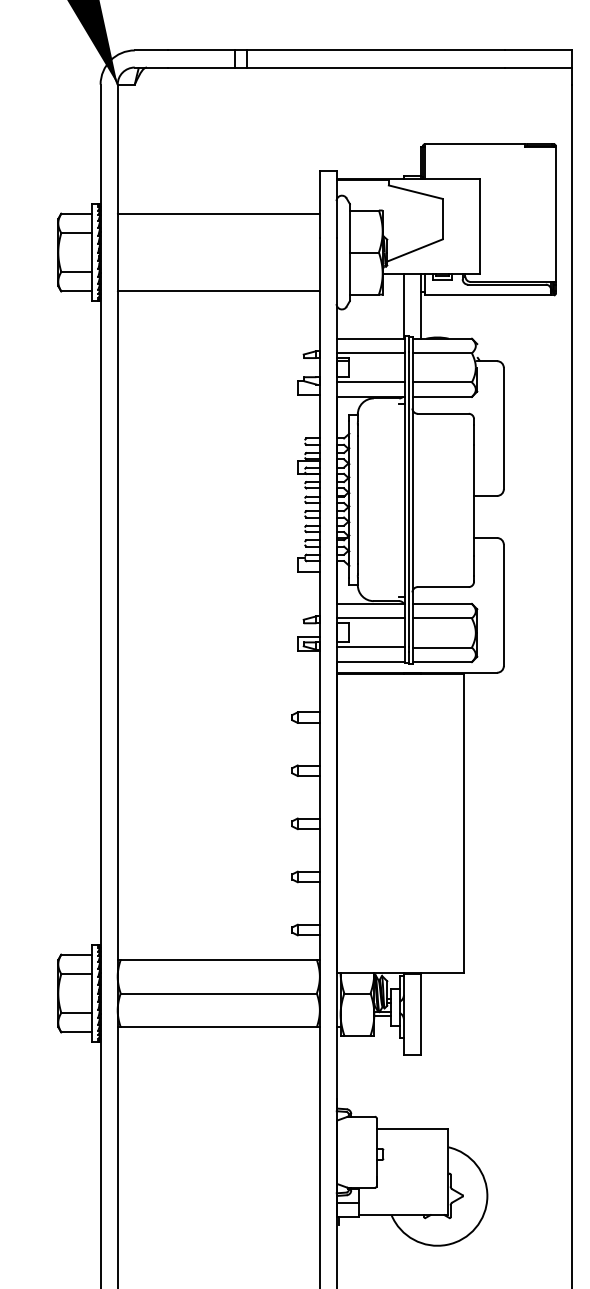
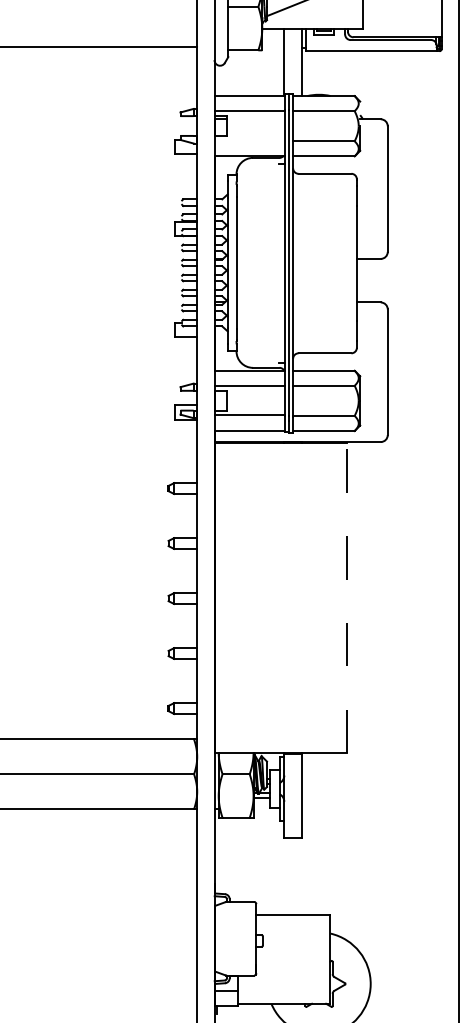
line: (370, 381) -> (249, 140), removed
line: (464, 823) -> (347, 598), solid -> dashed

